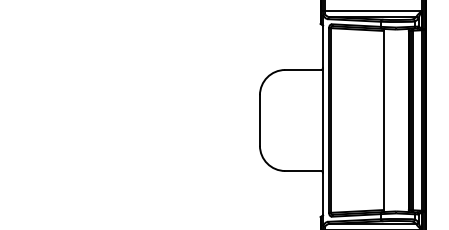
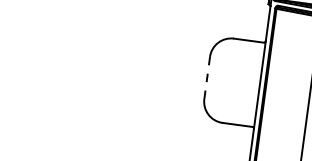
line: (259, 120) -> (206, 77), solid -> dashed

